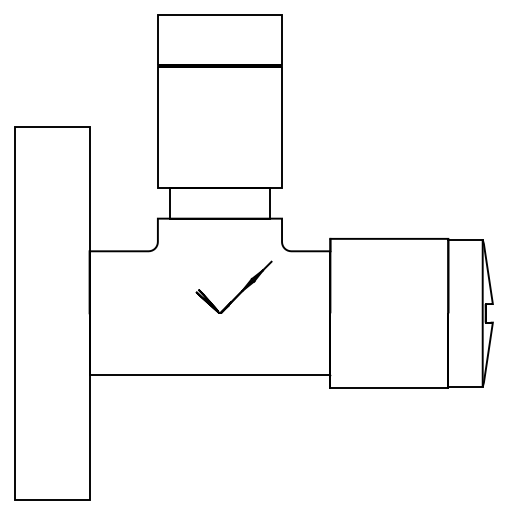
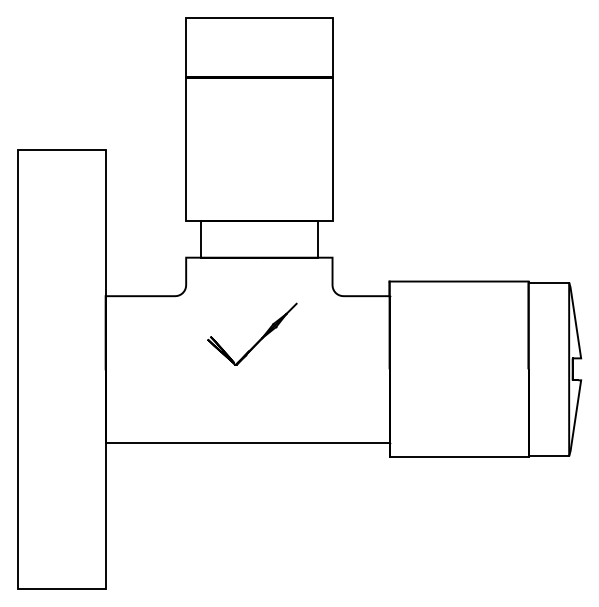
part: (239, 292) -> (258, 340), moved

